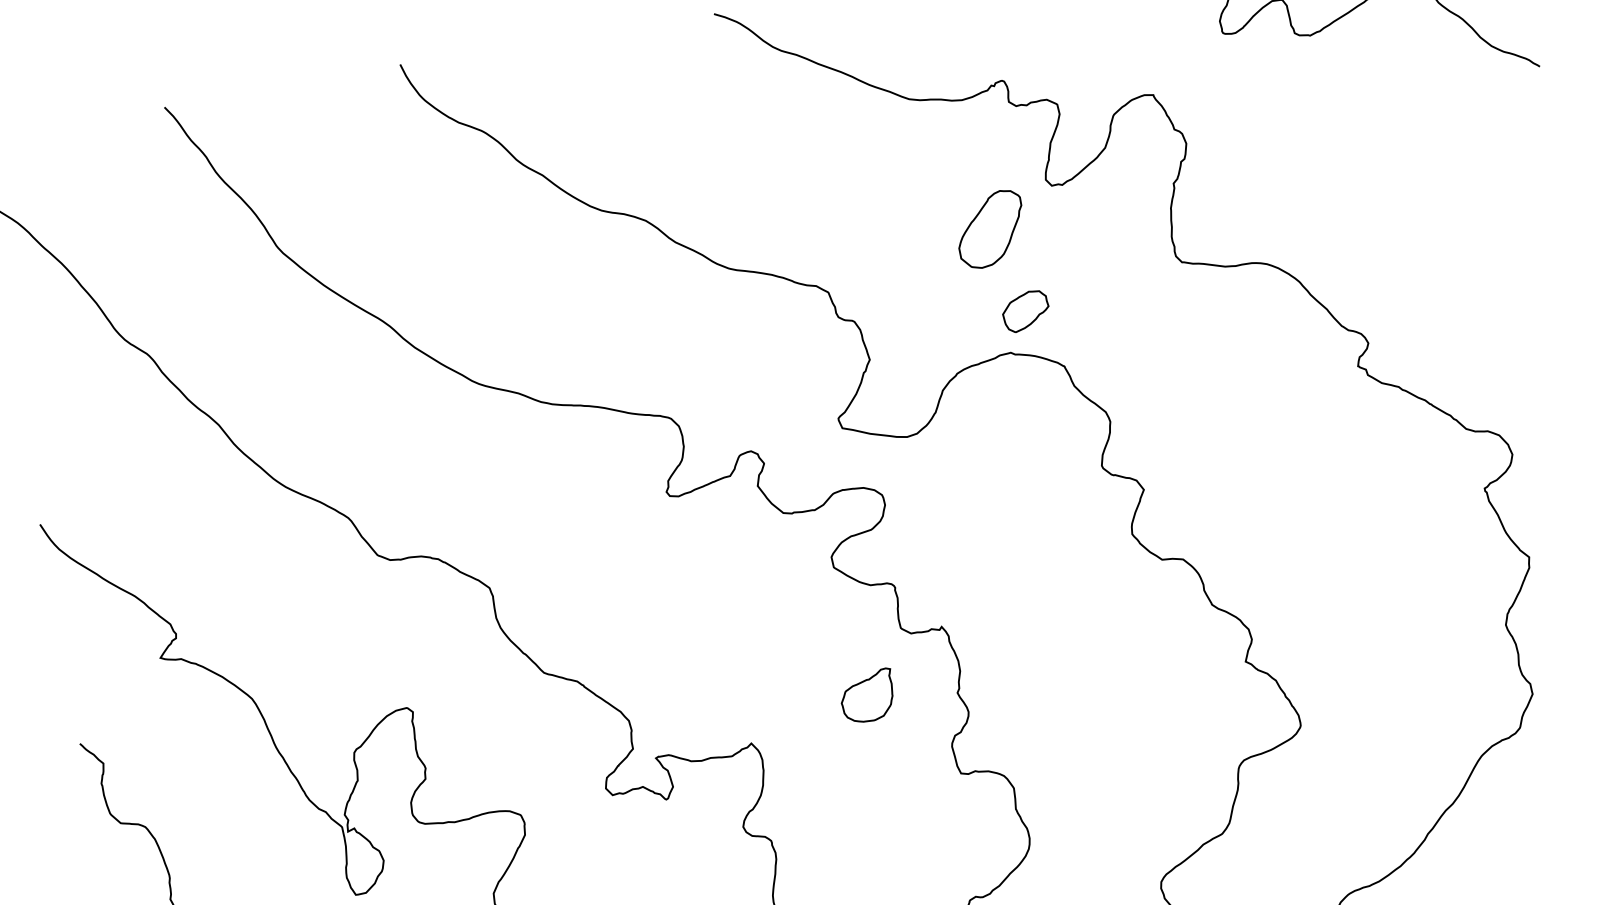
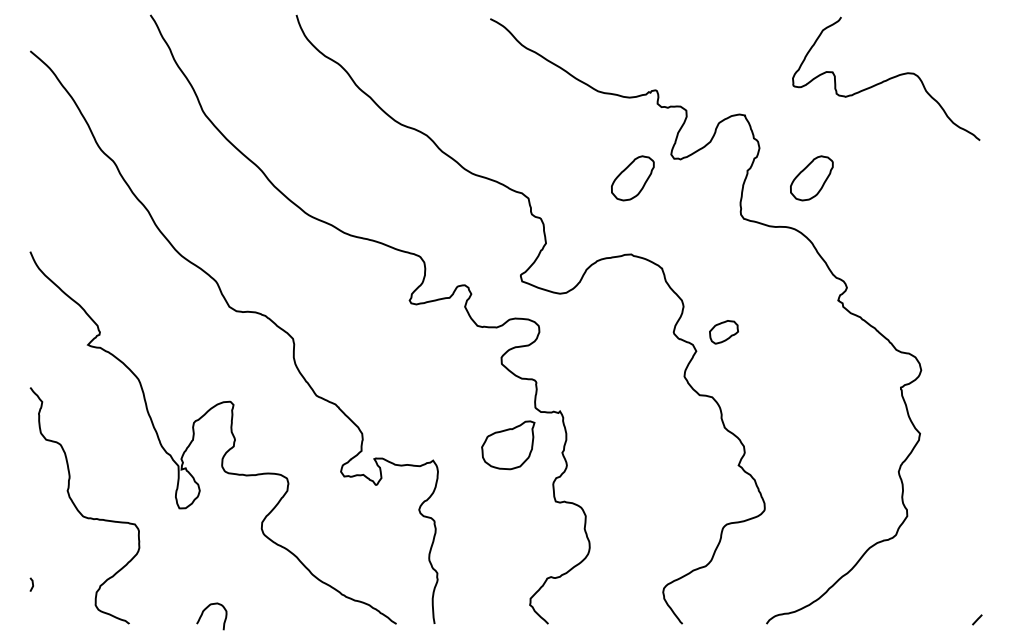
part: (1279, 177) -> (811, 178), added
part: (1025, 311) -> (723, 332), moved
part: (866, 695) -> (507, 444), size x1.6

